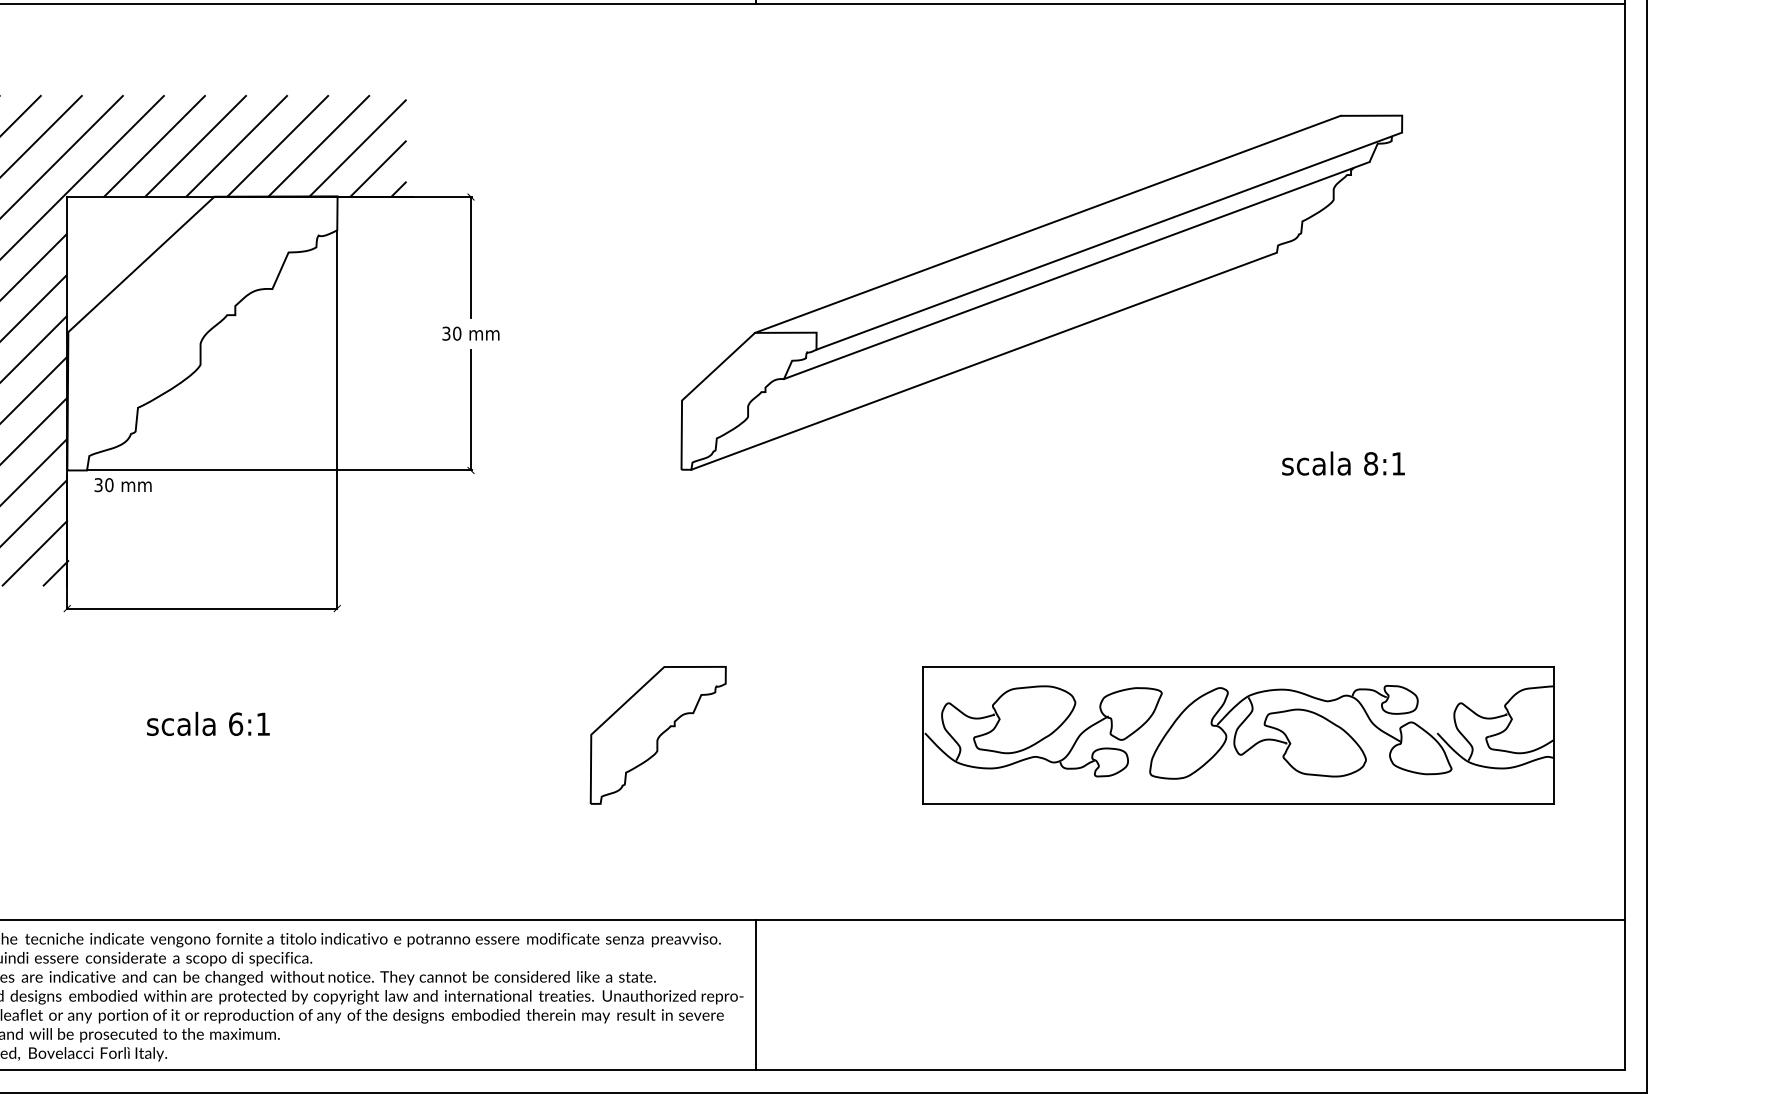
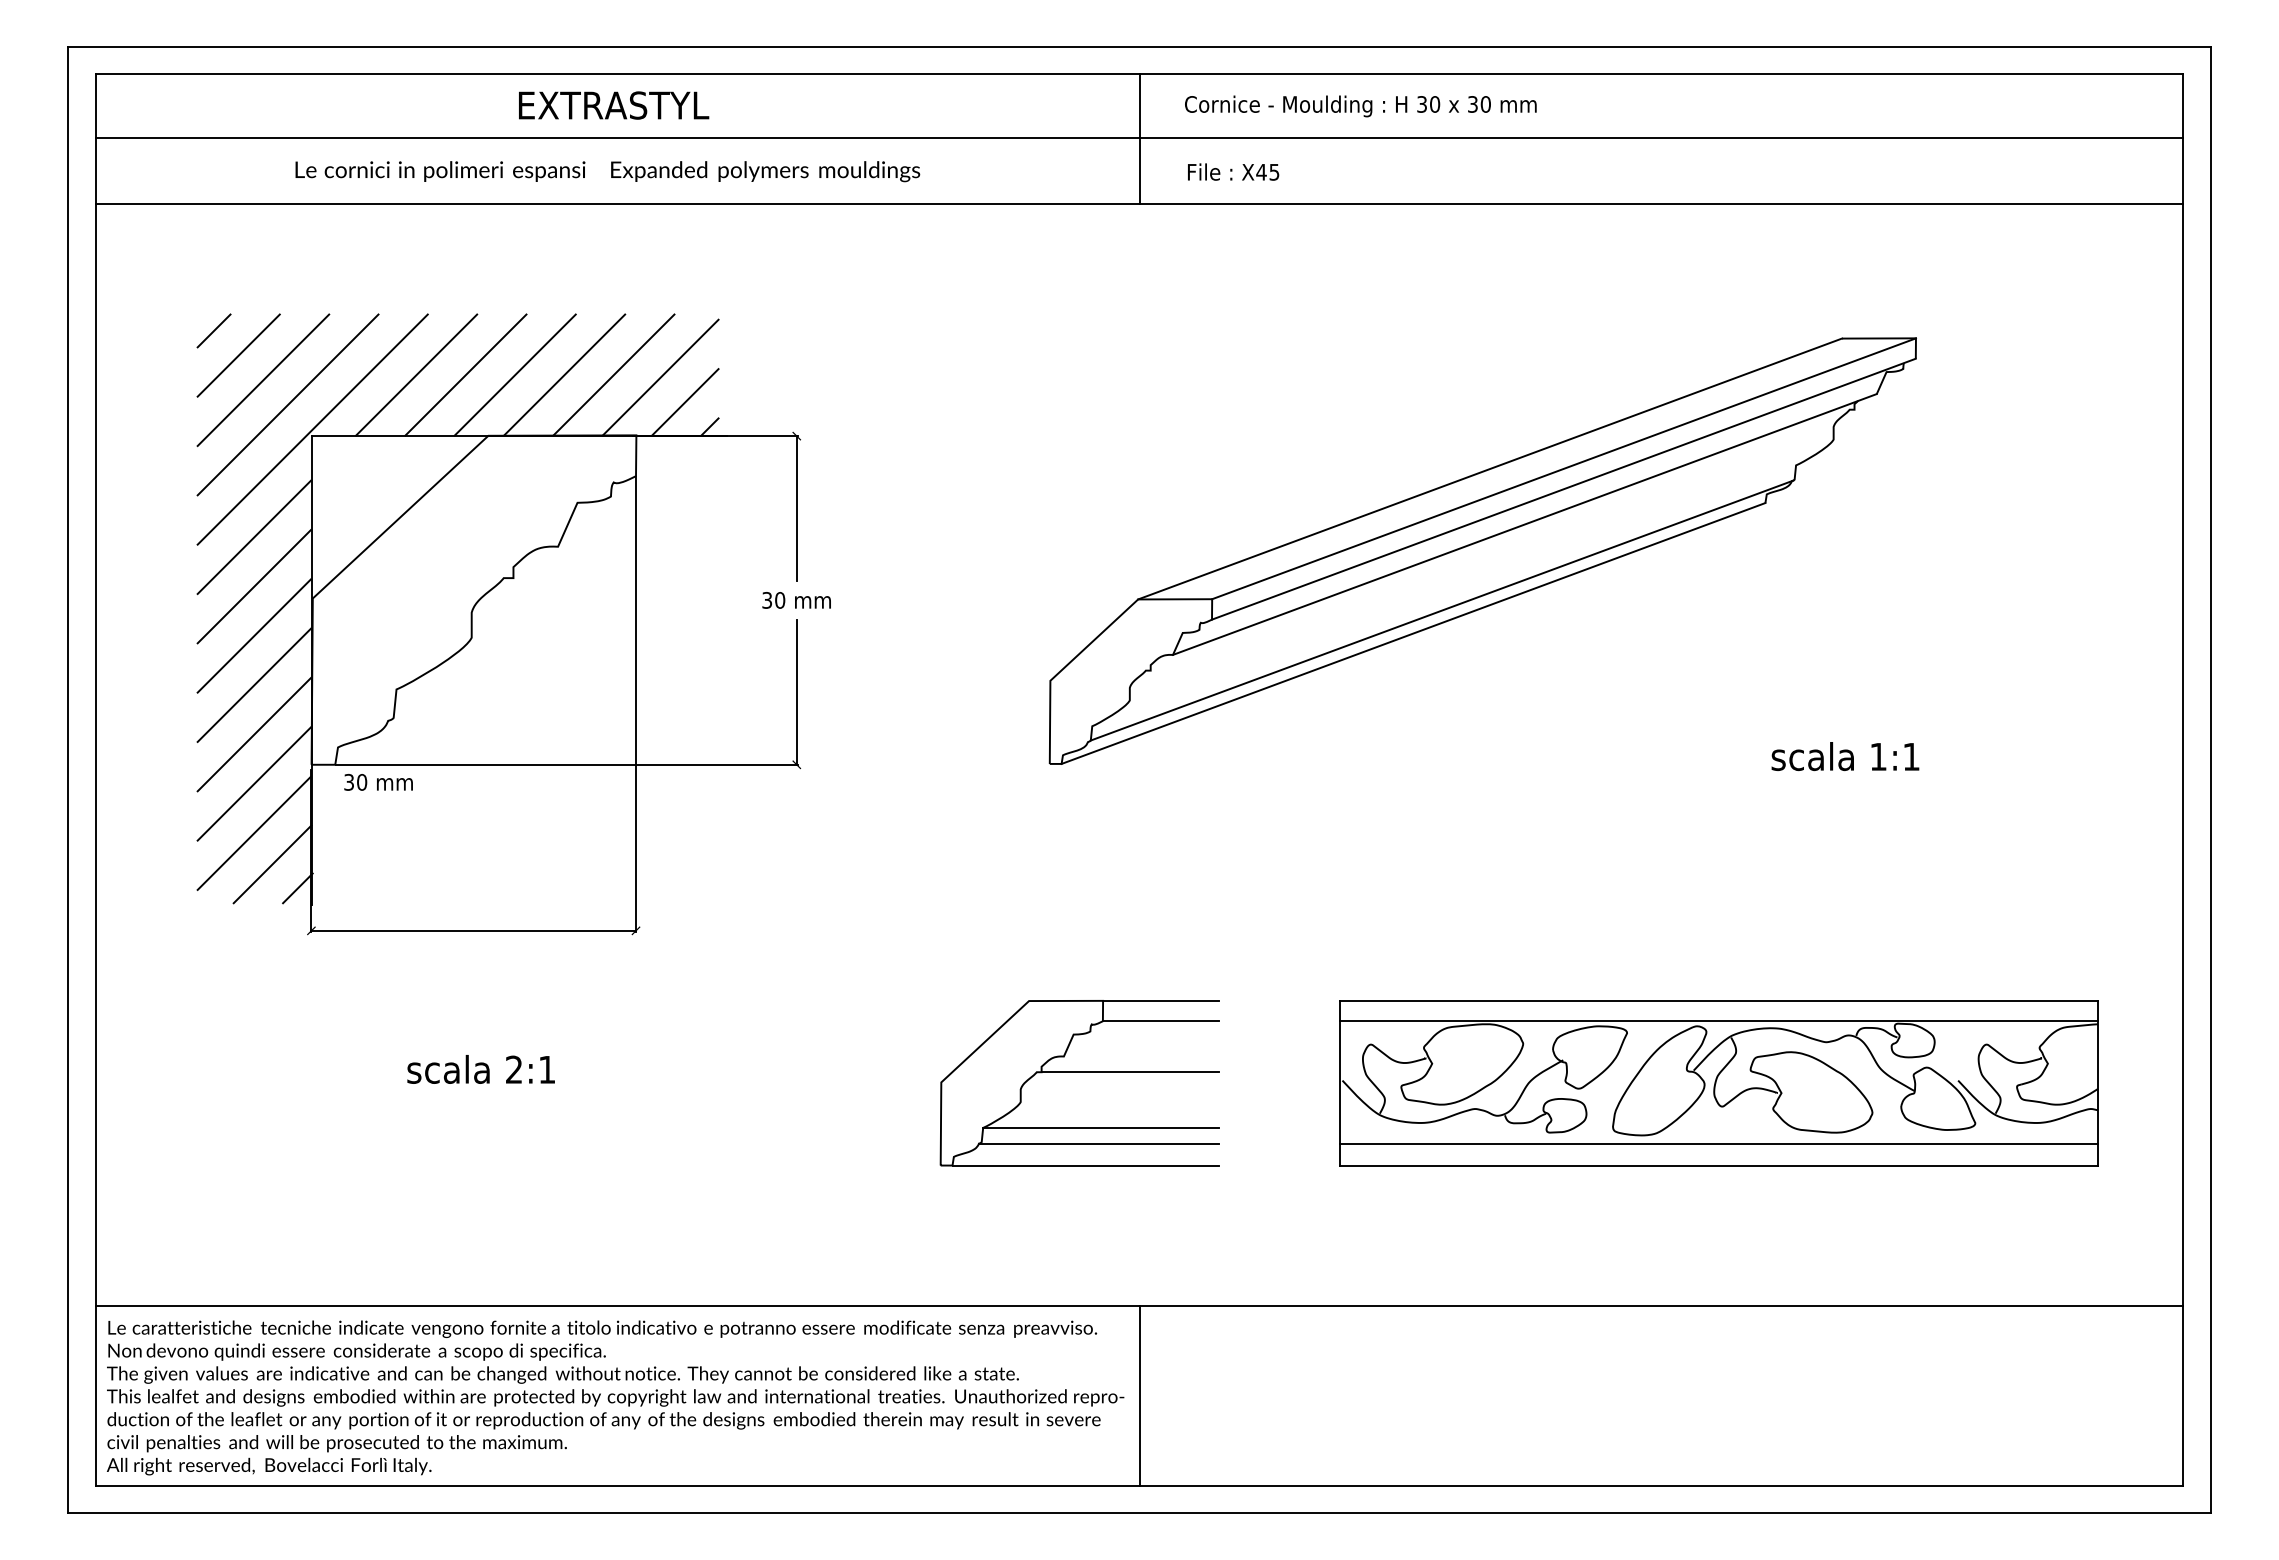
line: (1108, 223) -> (1563, 468), added
line: (1007, 342) -> (1441, 610), added
text: (1371, 463) -> (1878, 756), 8:1 -> 1:1
line: (774, 666) -> (1161, 1000), added
line: (773, 684) -> (1160, 1021), added
line: (1237, 684) -> (1718, 1021), added
text: (236, 723) -> (514, 1069), 6:1 -> 2:1
line: (748, 726) -> (1130, 1072), added
line: (724, 772) -> (1101, 1127), added
line: (722, 785) -> (1099, 1143), added
line: (1237, 785) -> (1718, 1143), added
line: (711, 803) -> (1085, 1165), added

